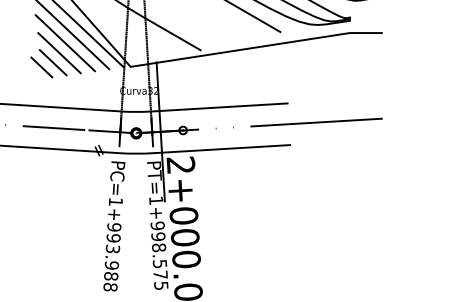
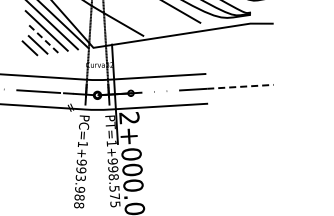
line: (59, 52) -> (42, 37), solid -> dashed
line: (336, 120) -> (240, 86), solid -> dashed

